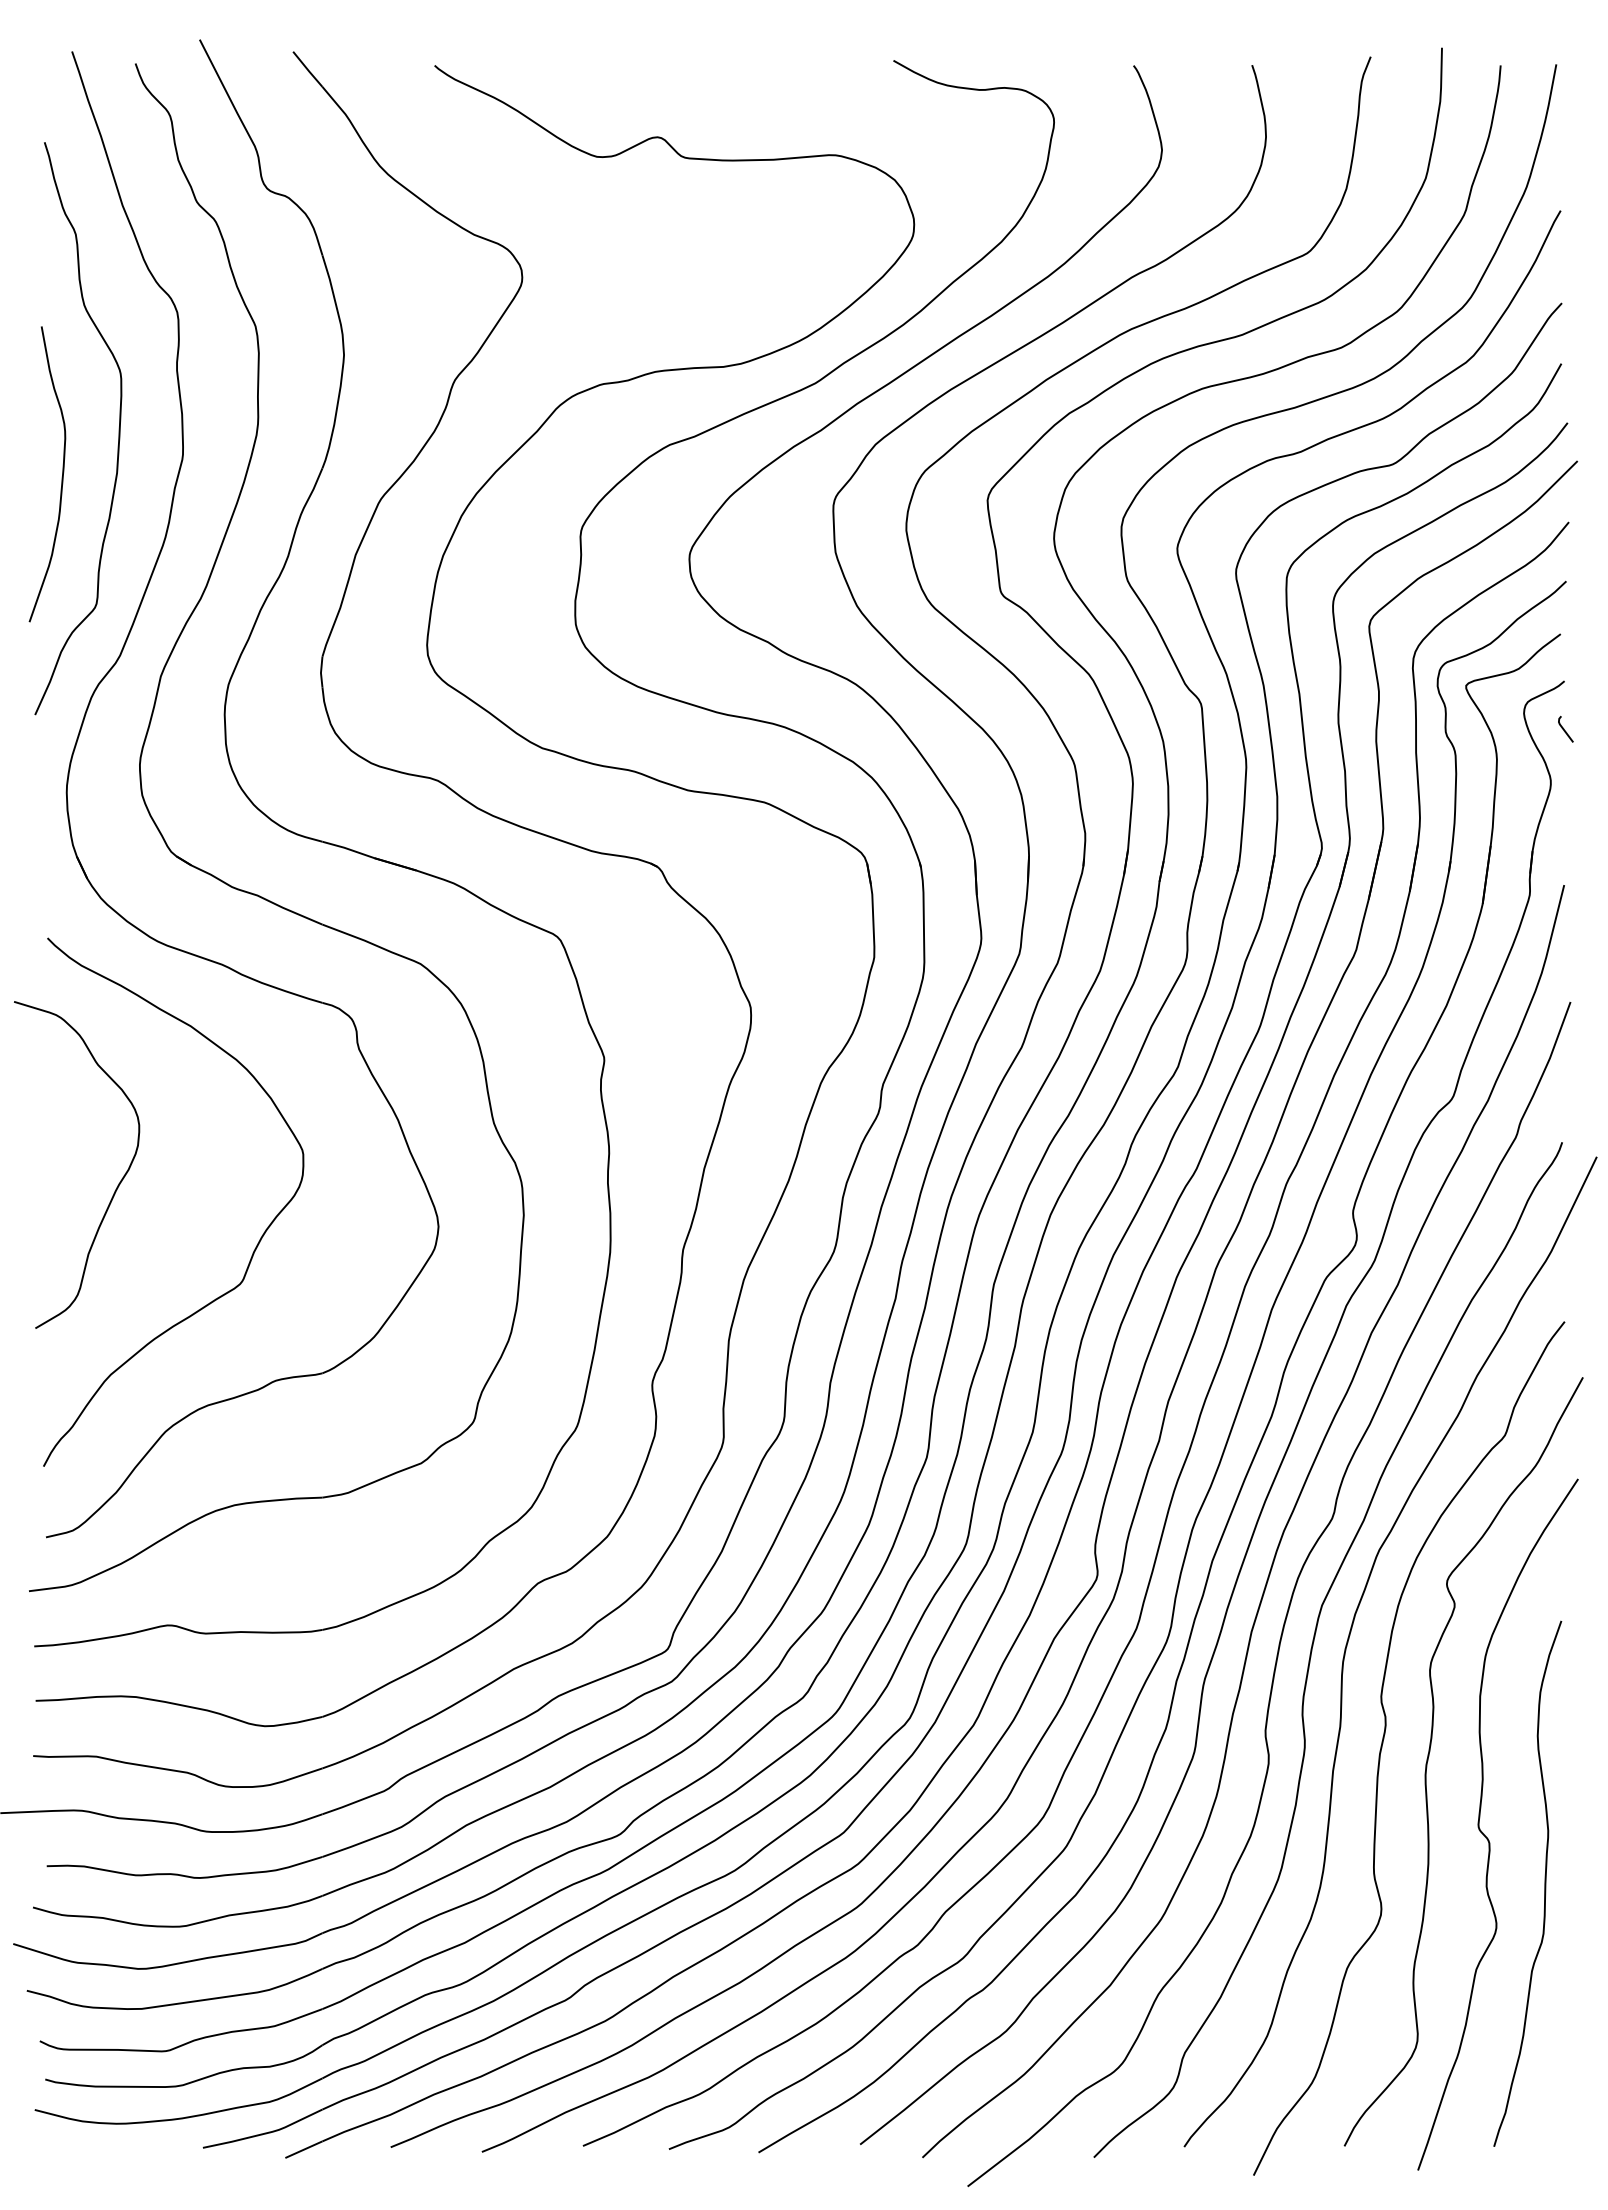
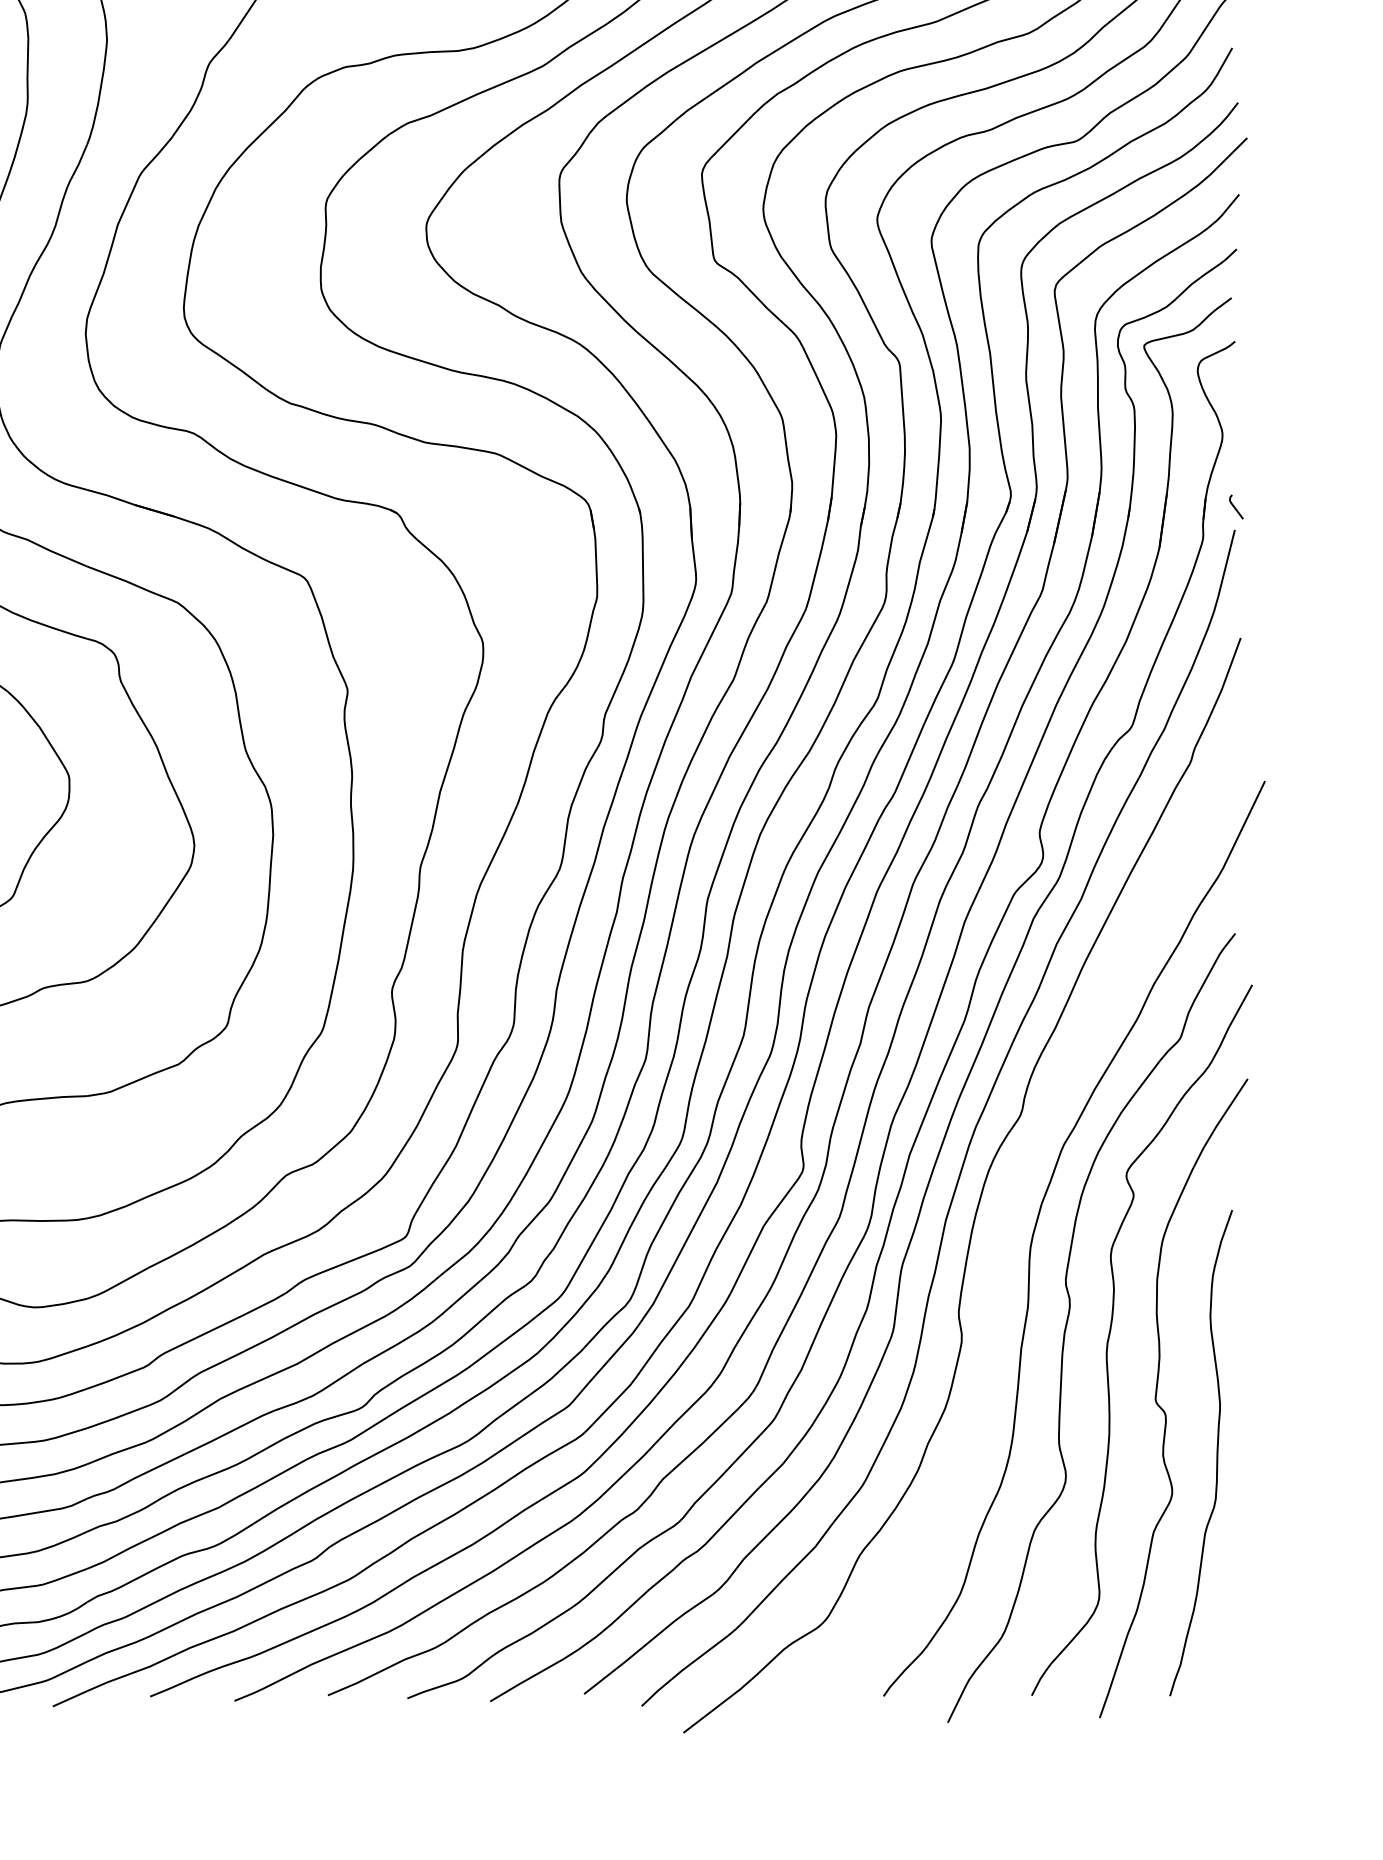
line: (1564, 728) -> (1235, 506), moved
curve: (1313, 1646) -> (1003, 1233), removed

